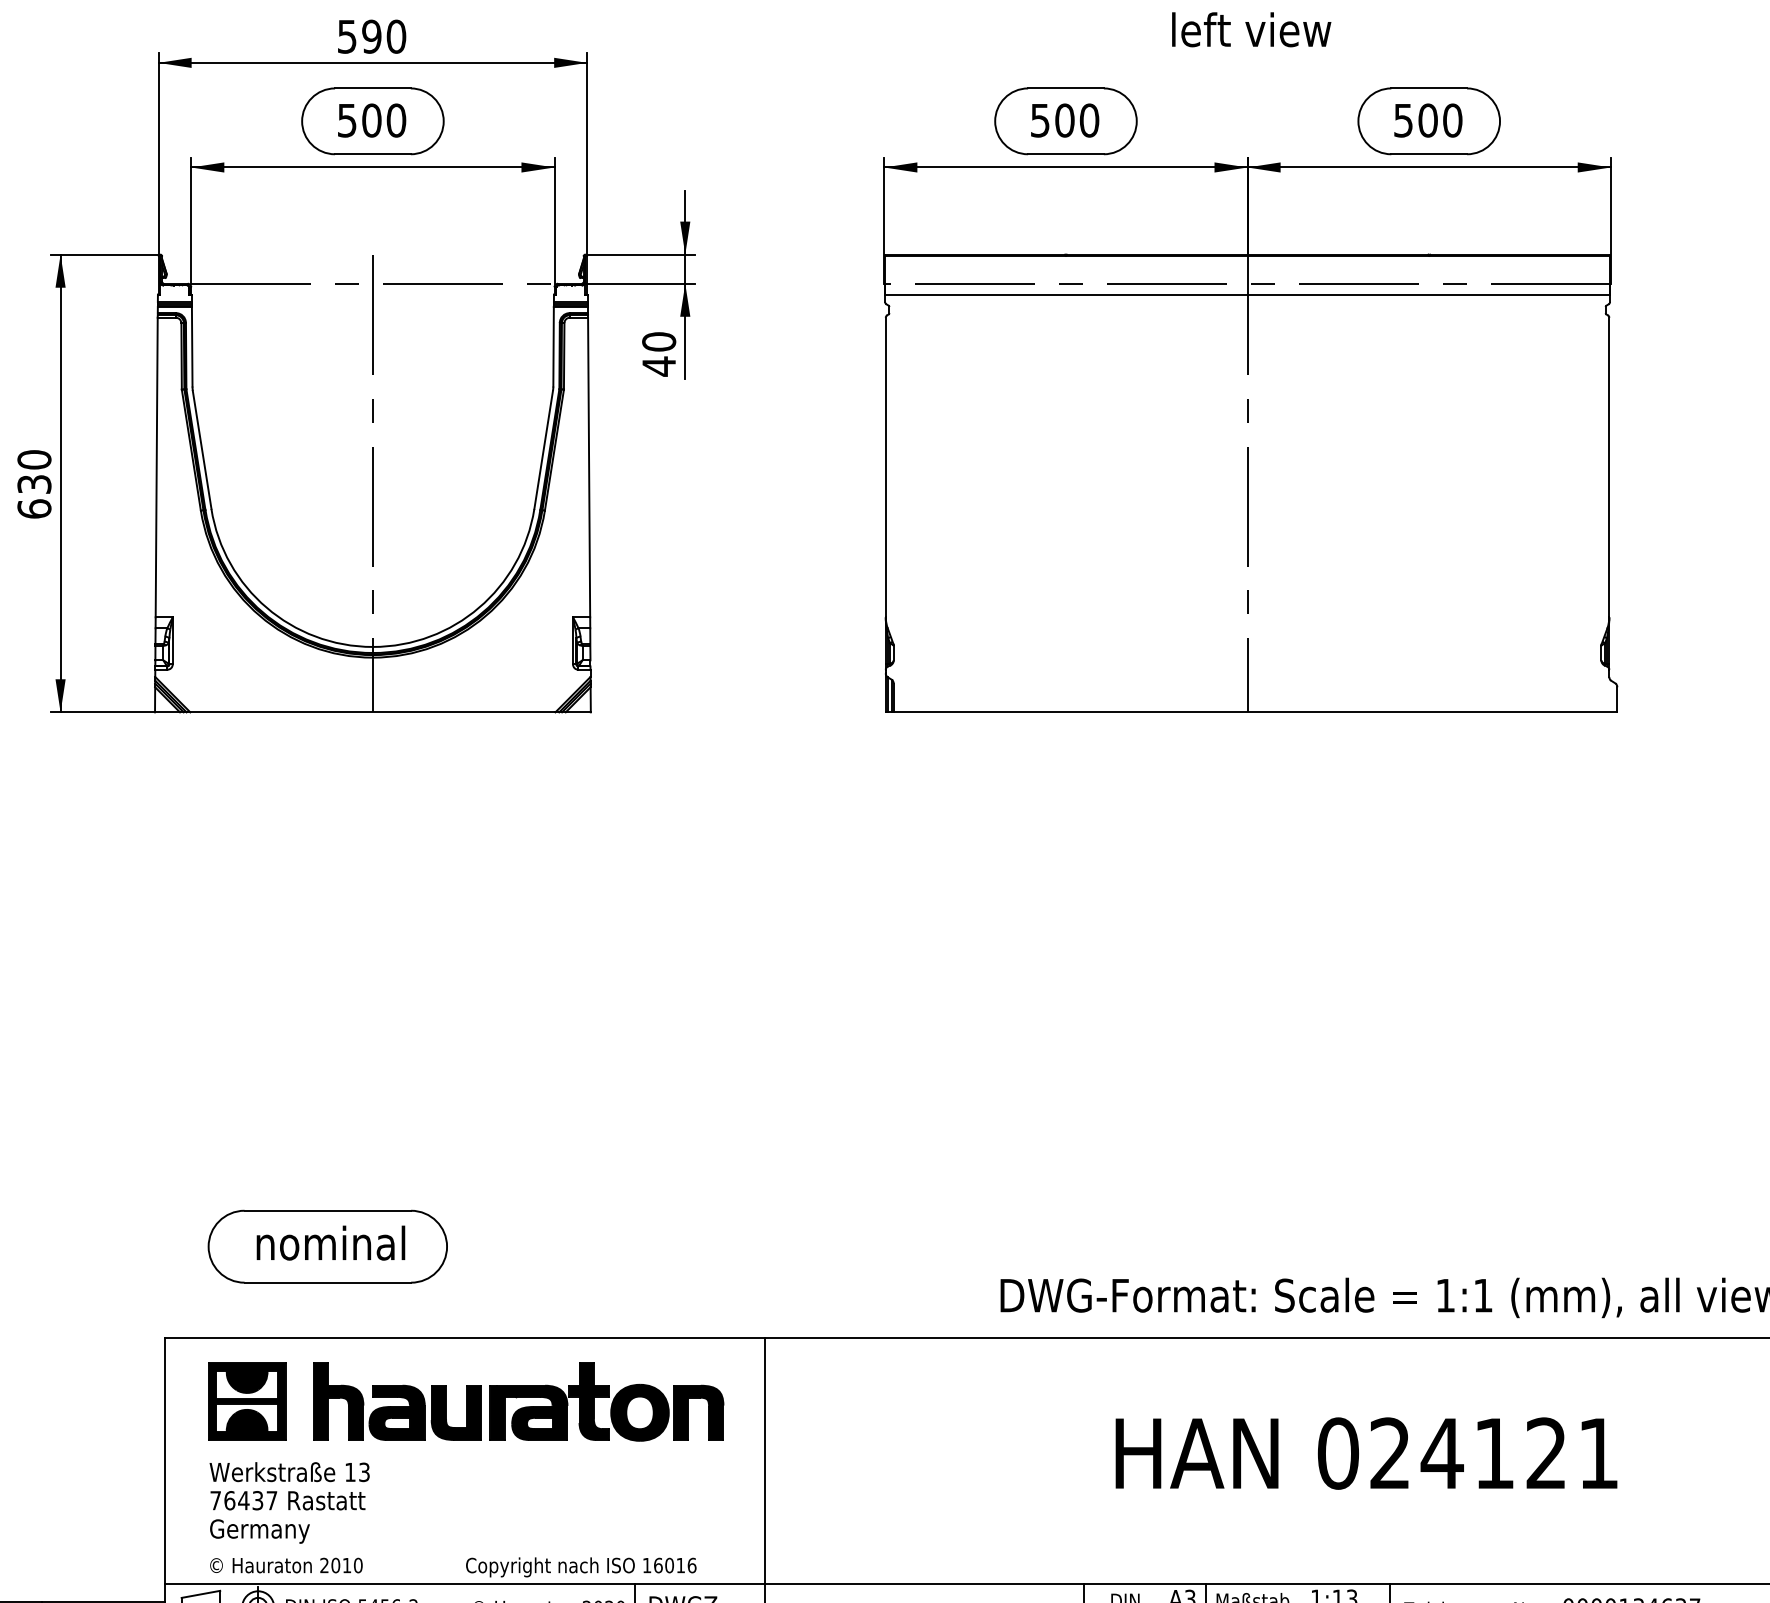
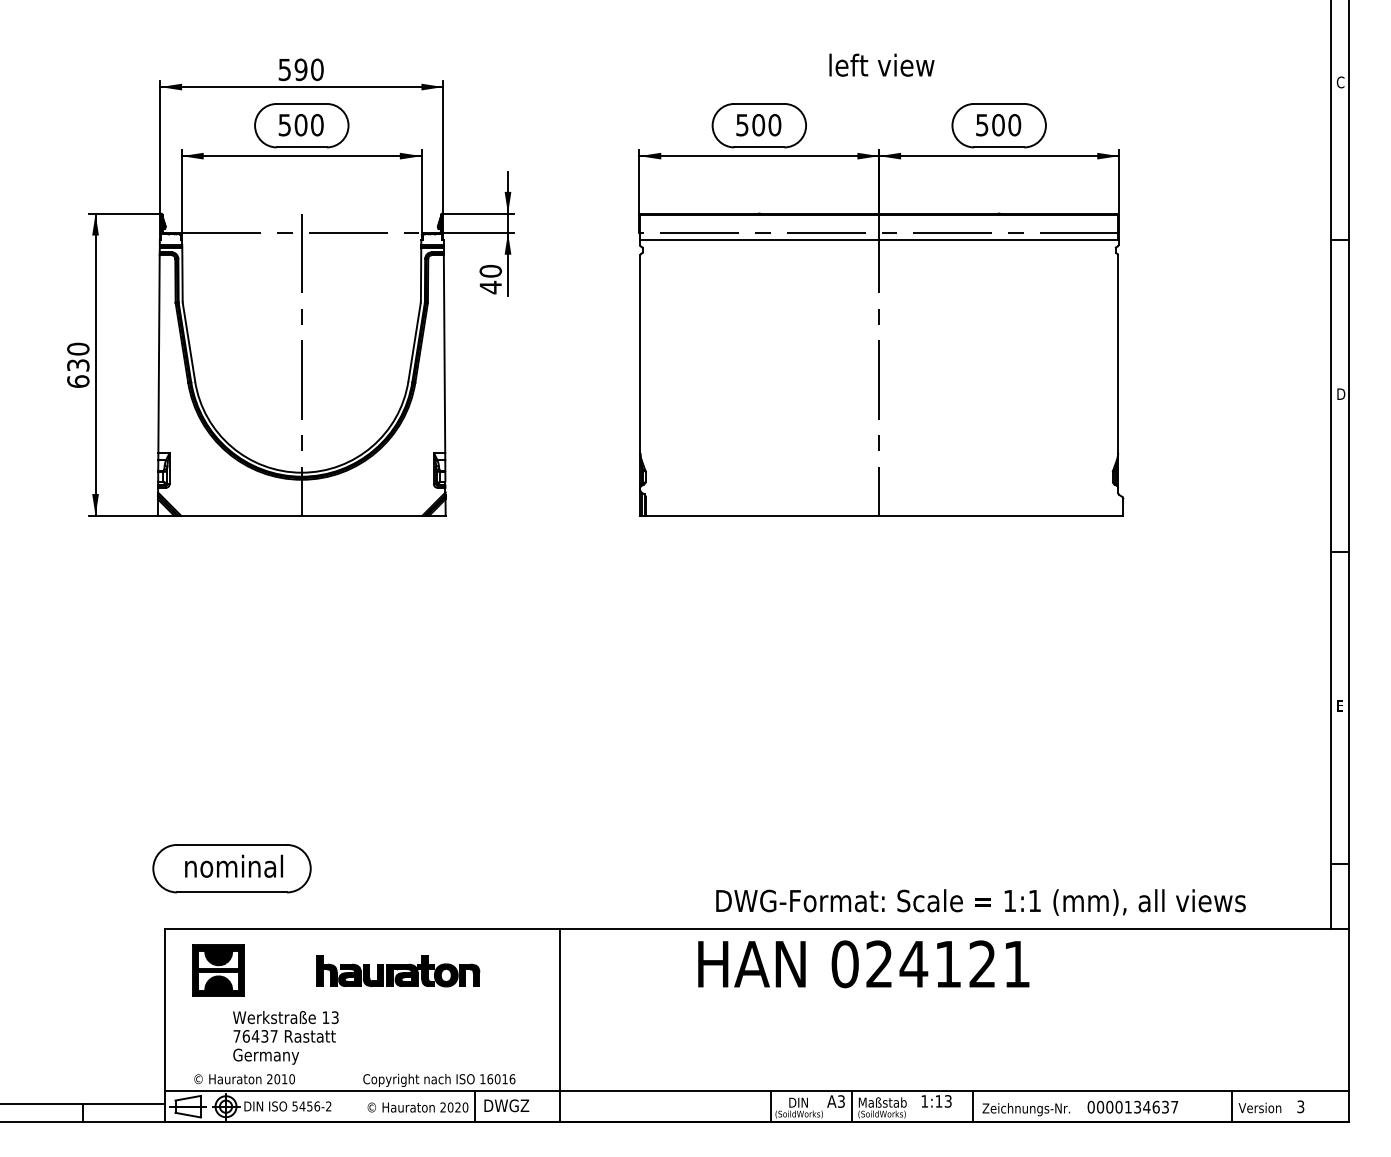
part: (327, 1246) -> (231, 868), moved
part: (519, 1400) -> (398, 970), size x0.6
text: (1366, 1453) -> (863, 964), moved
text: (289, 1502) -> (285, 1037), moved

